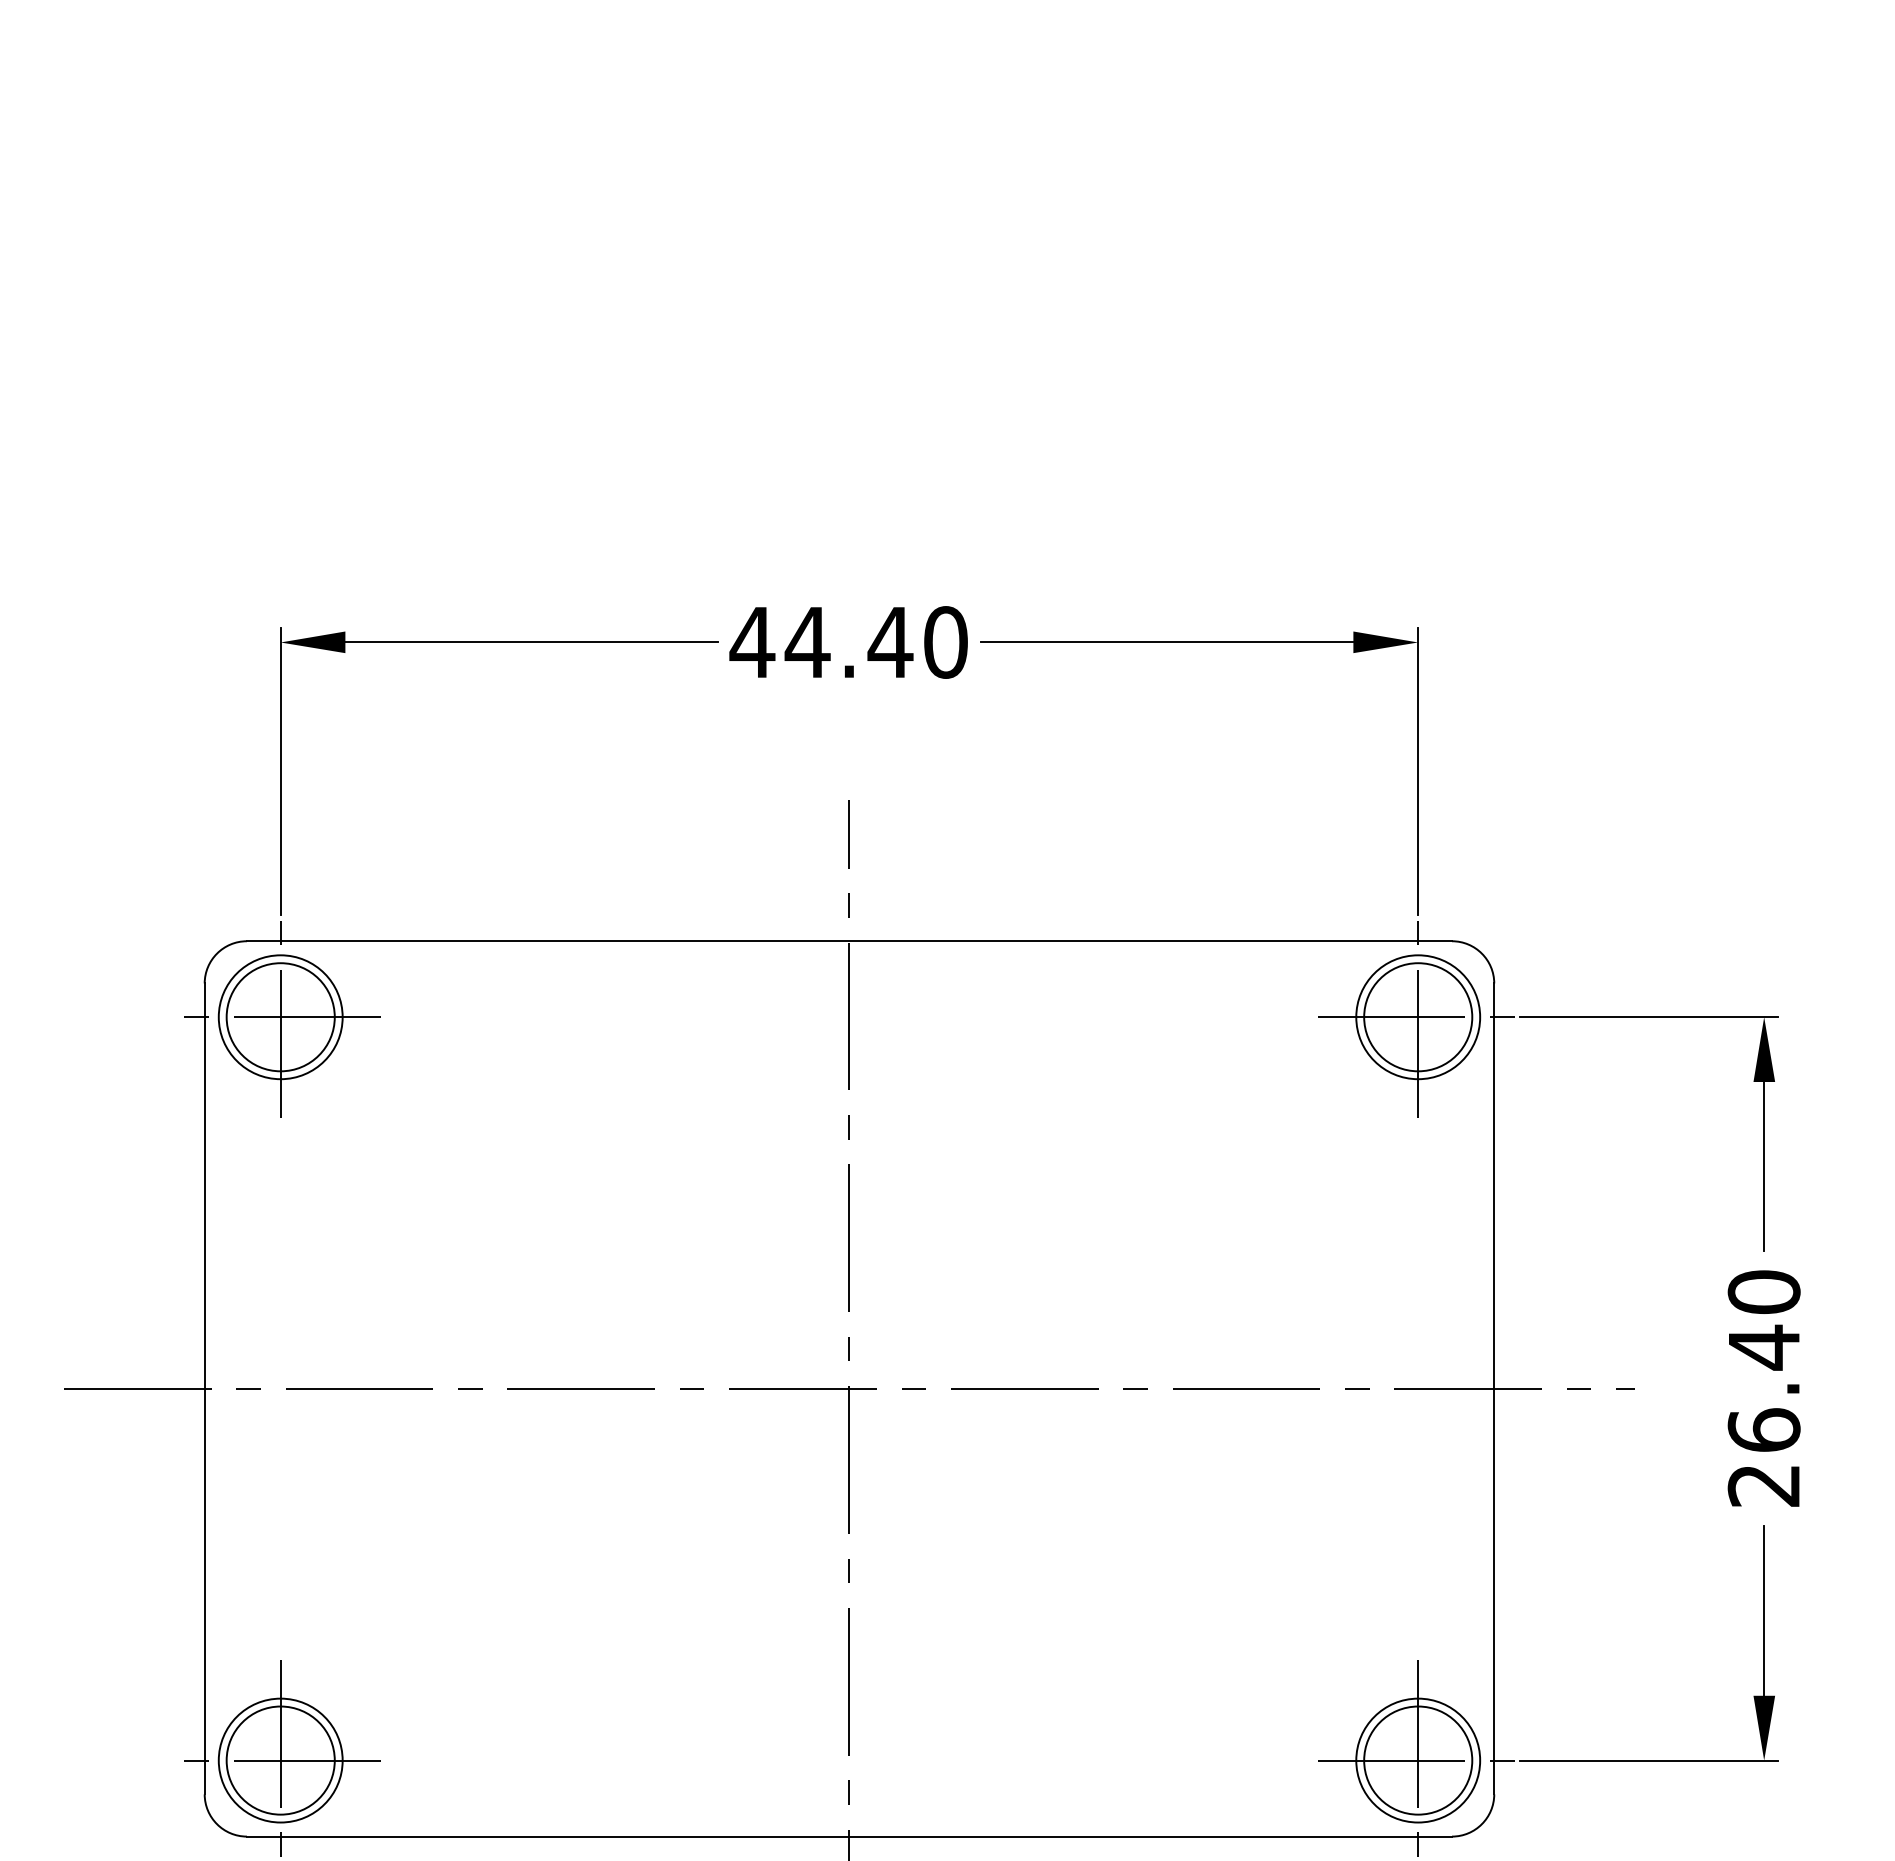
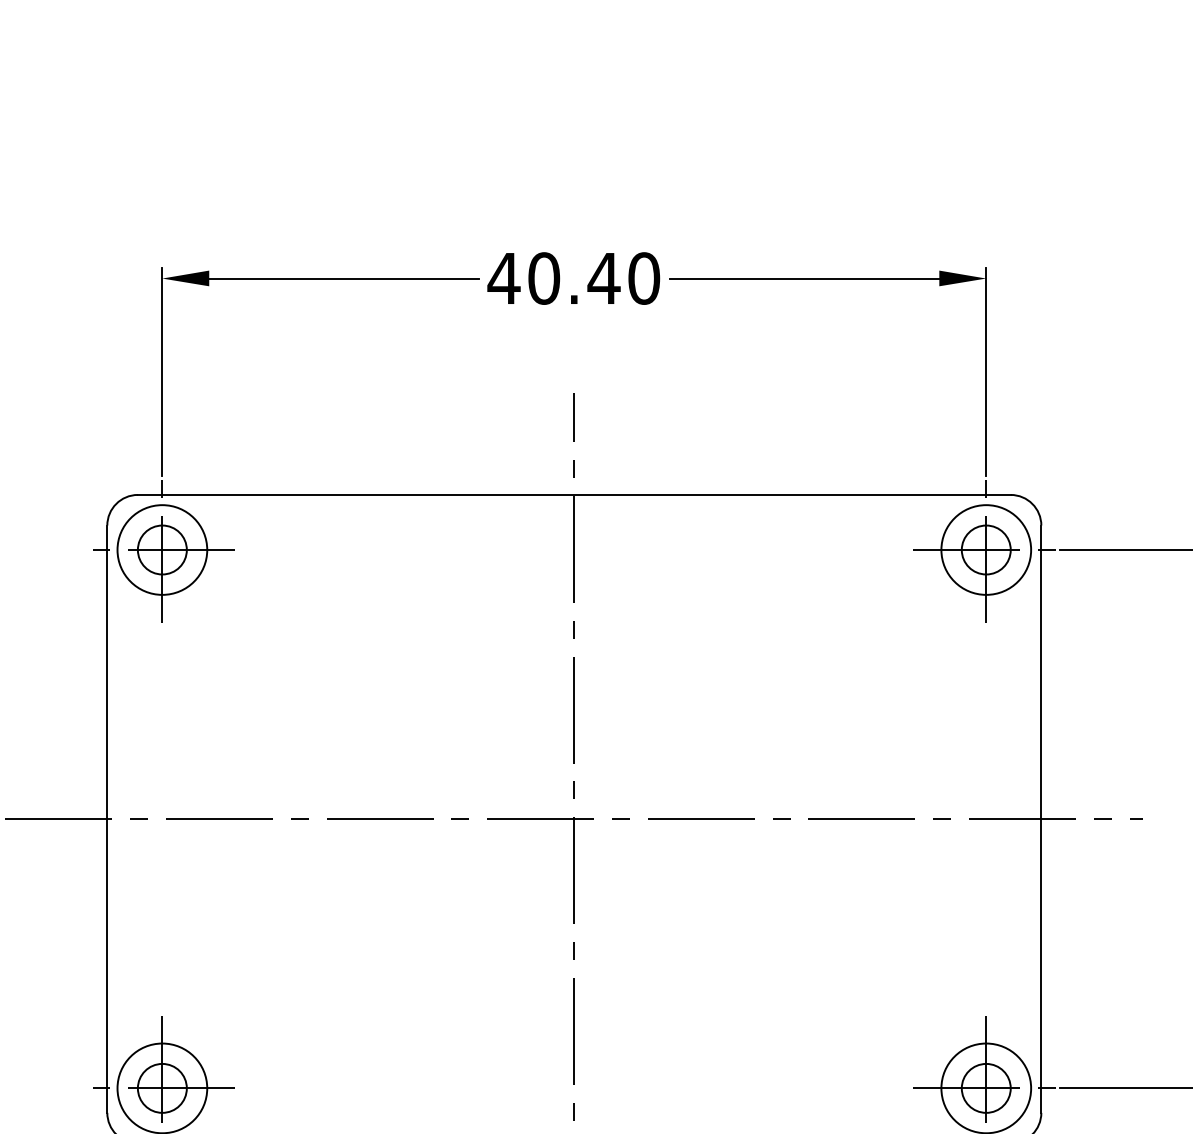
text: (807, 642) -> (543, 278), 44.40 -> 40.40
circle: (280, 1017) -> (162, 550), size x0.62
circle: (1418, 1017) -> (986, 550), size x0.62
circle: (280, 1760) -> (162, 1088), size x0.62
circle: (1418, 1760) -> (986, 1088), size x0.62

